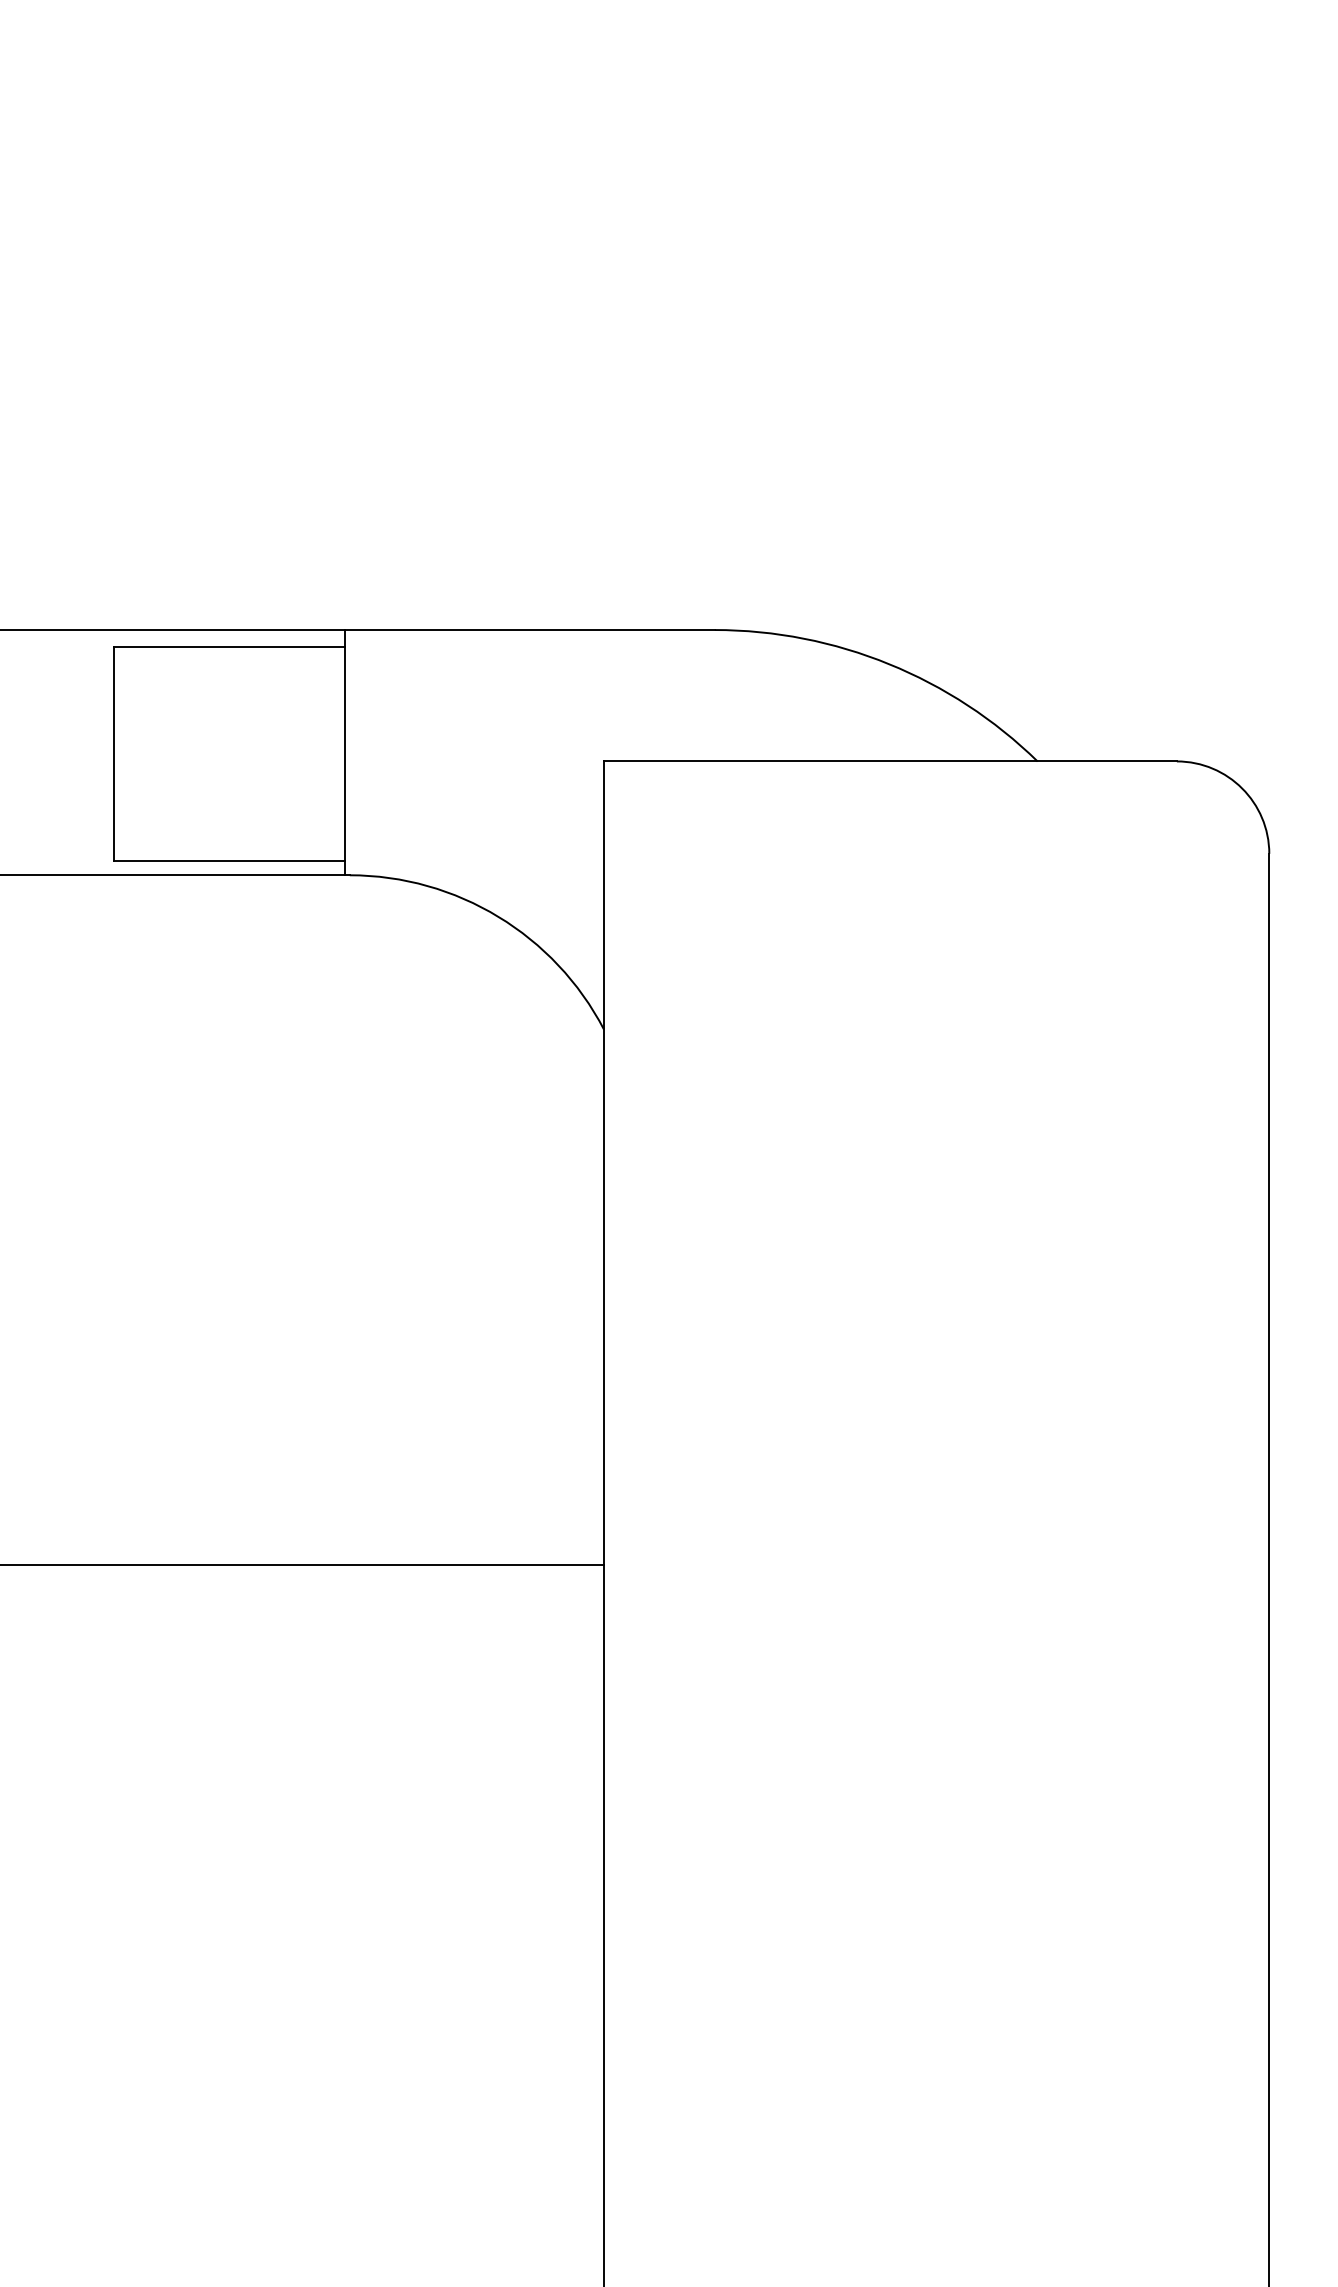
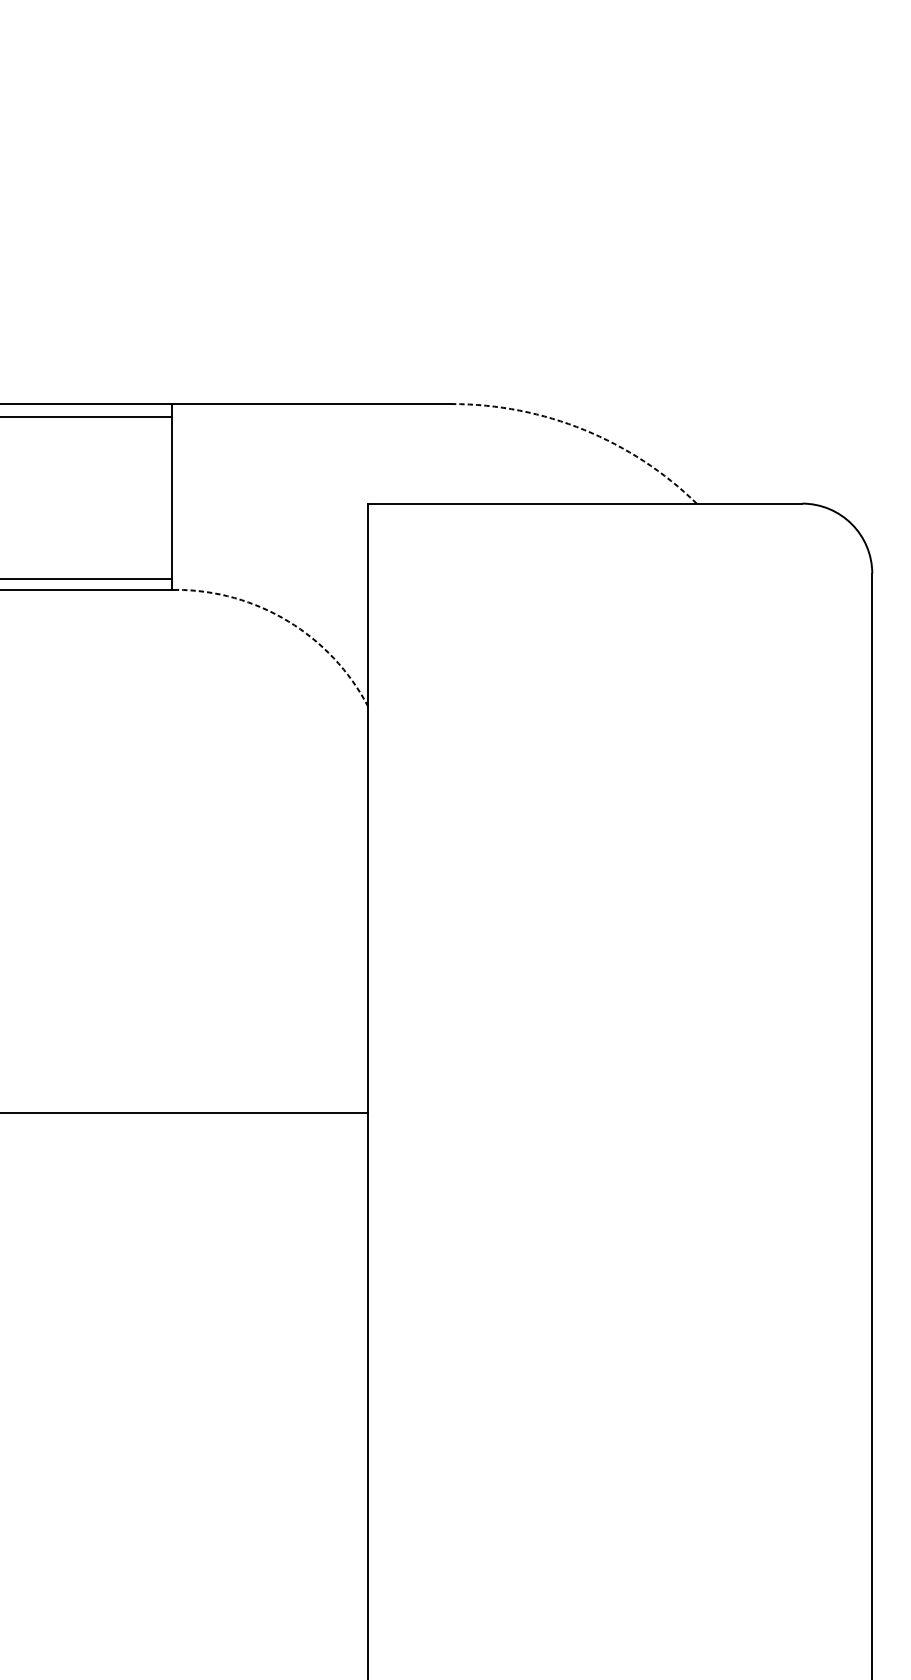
arc: (889, 664) -> (584, 430), solid -> dashed
arc: (498, 916) -> (288, 621), solid -> dashed

